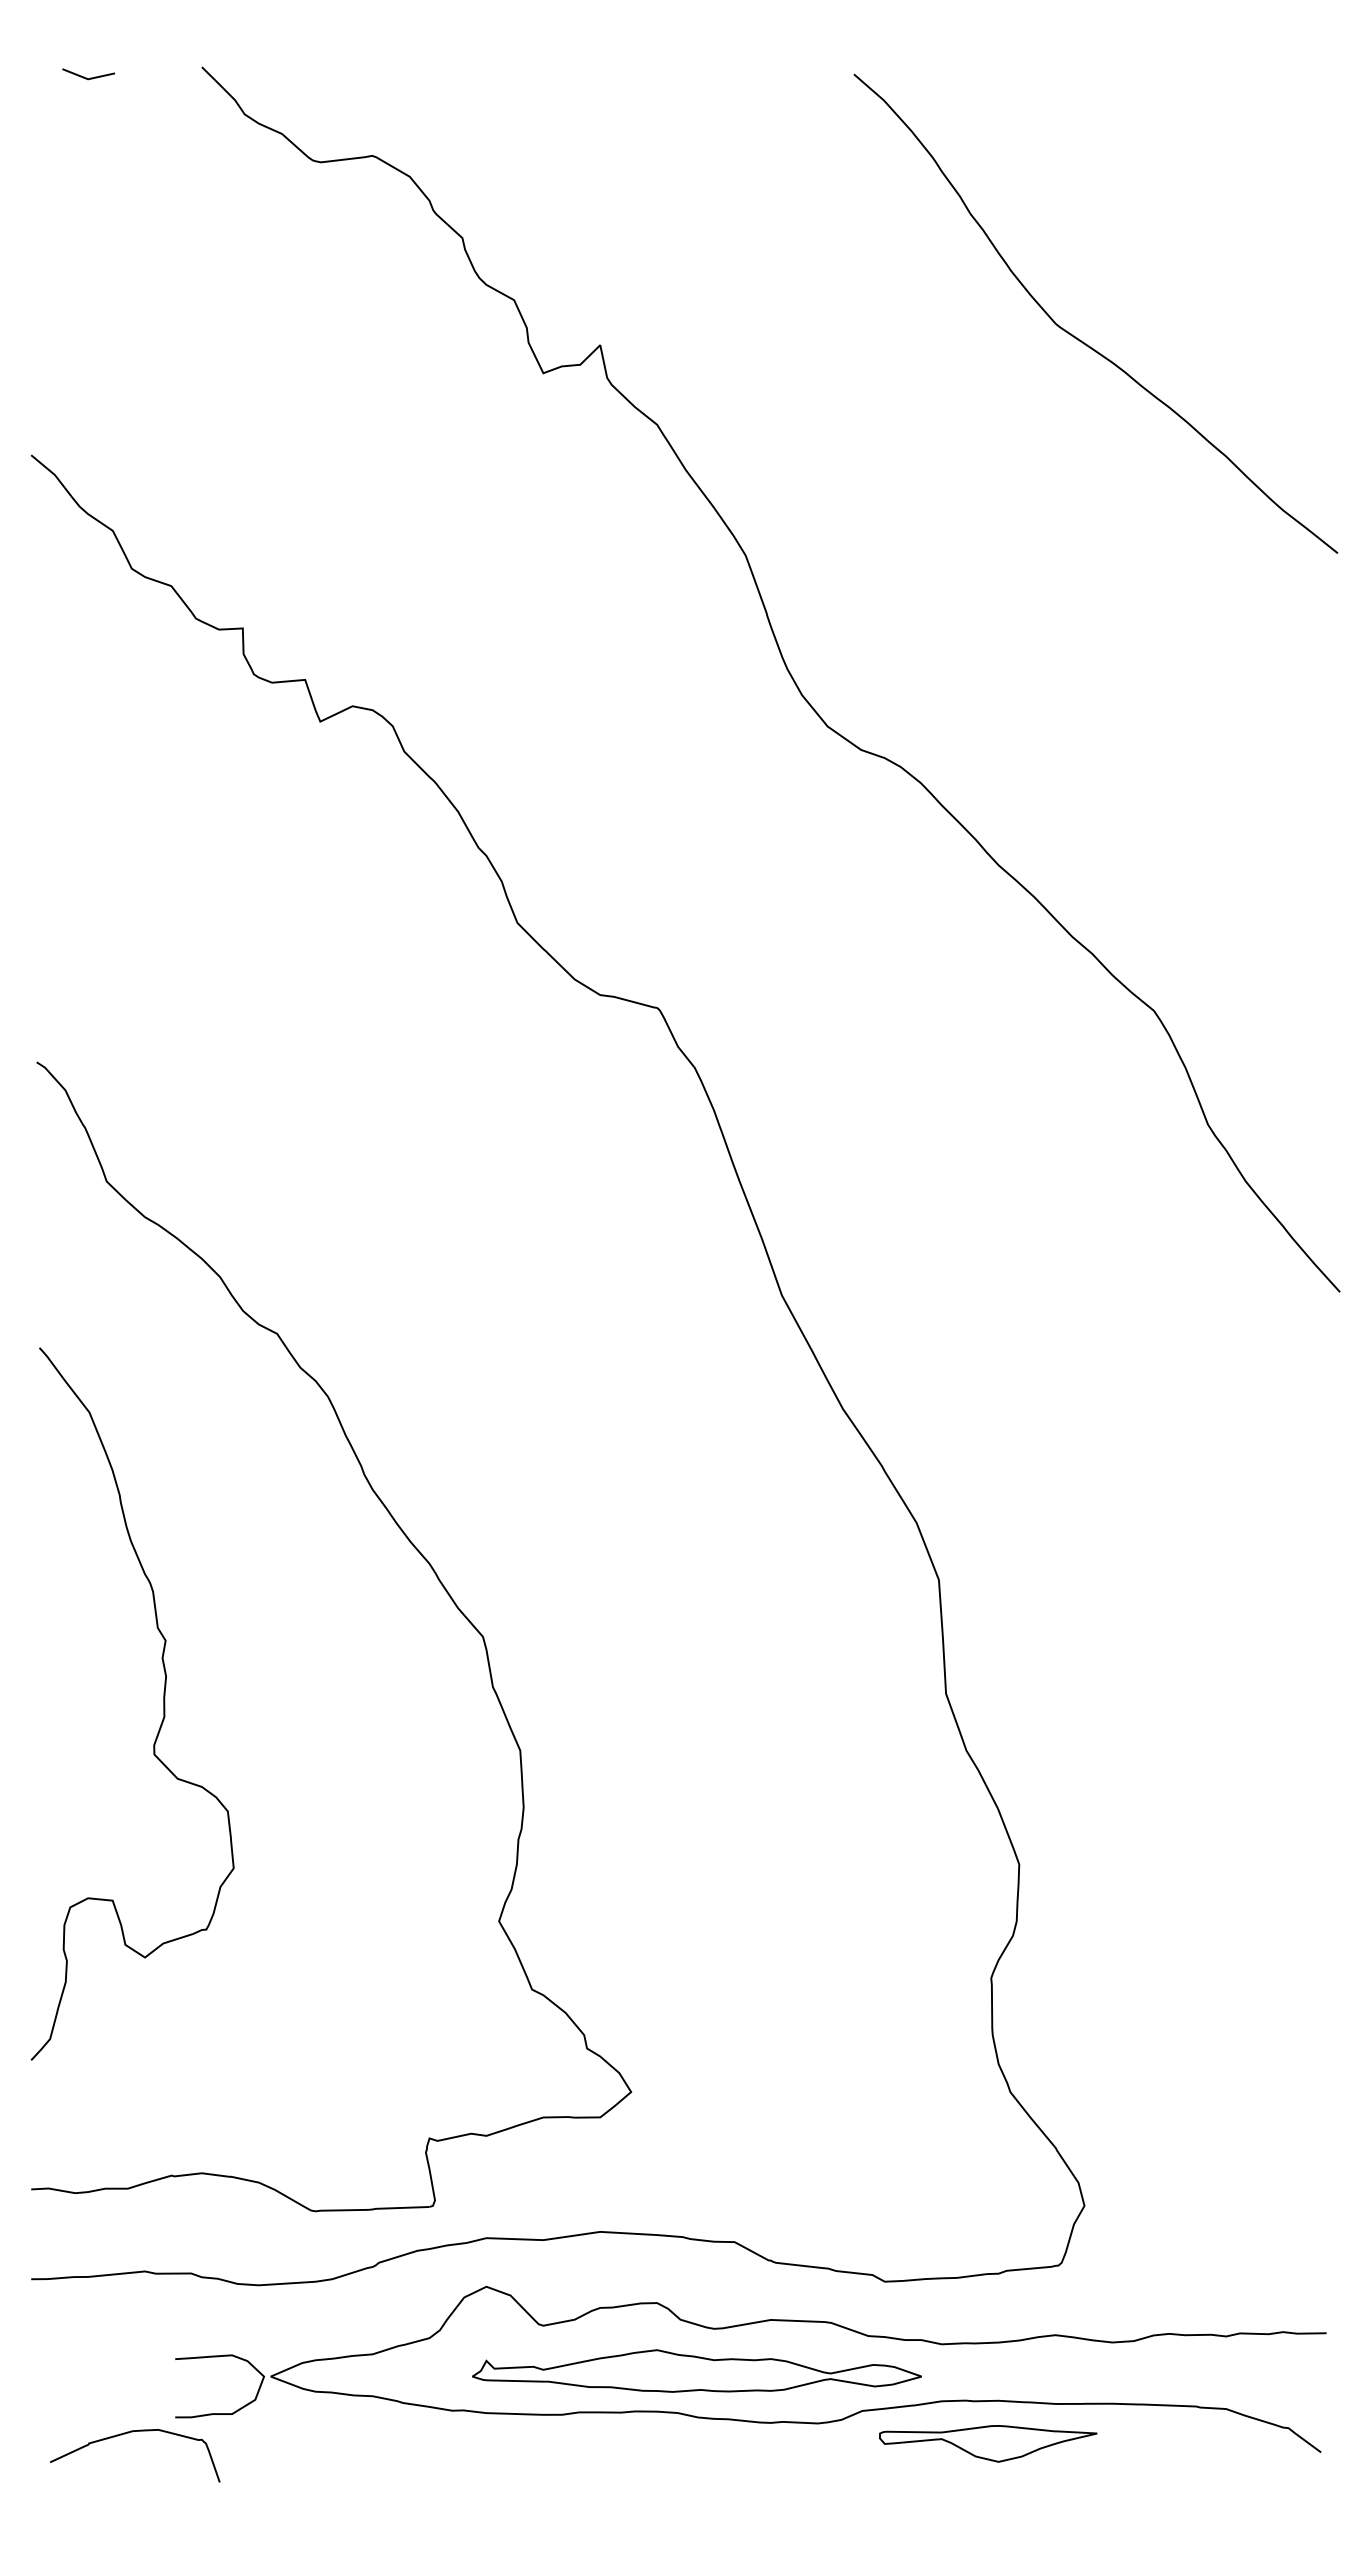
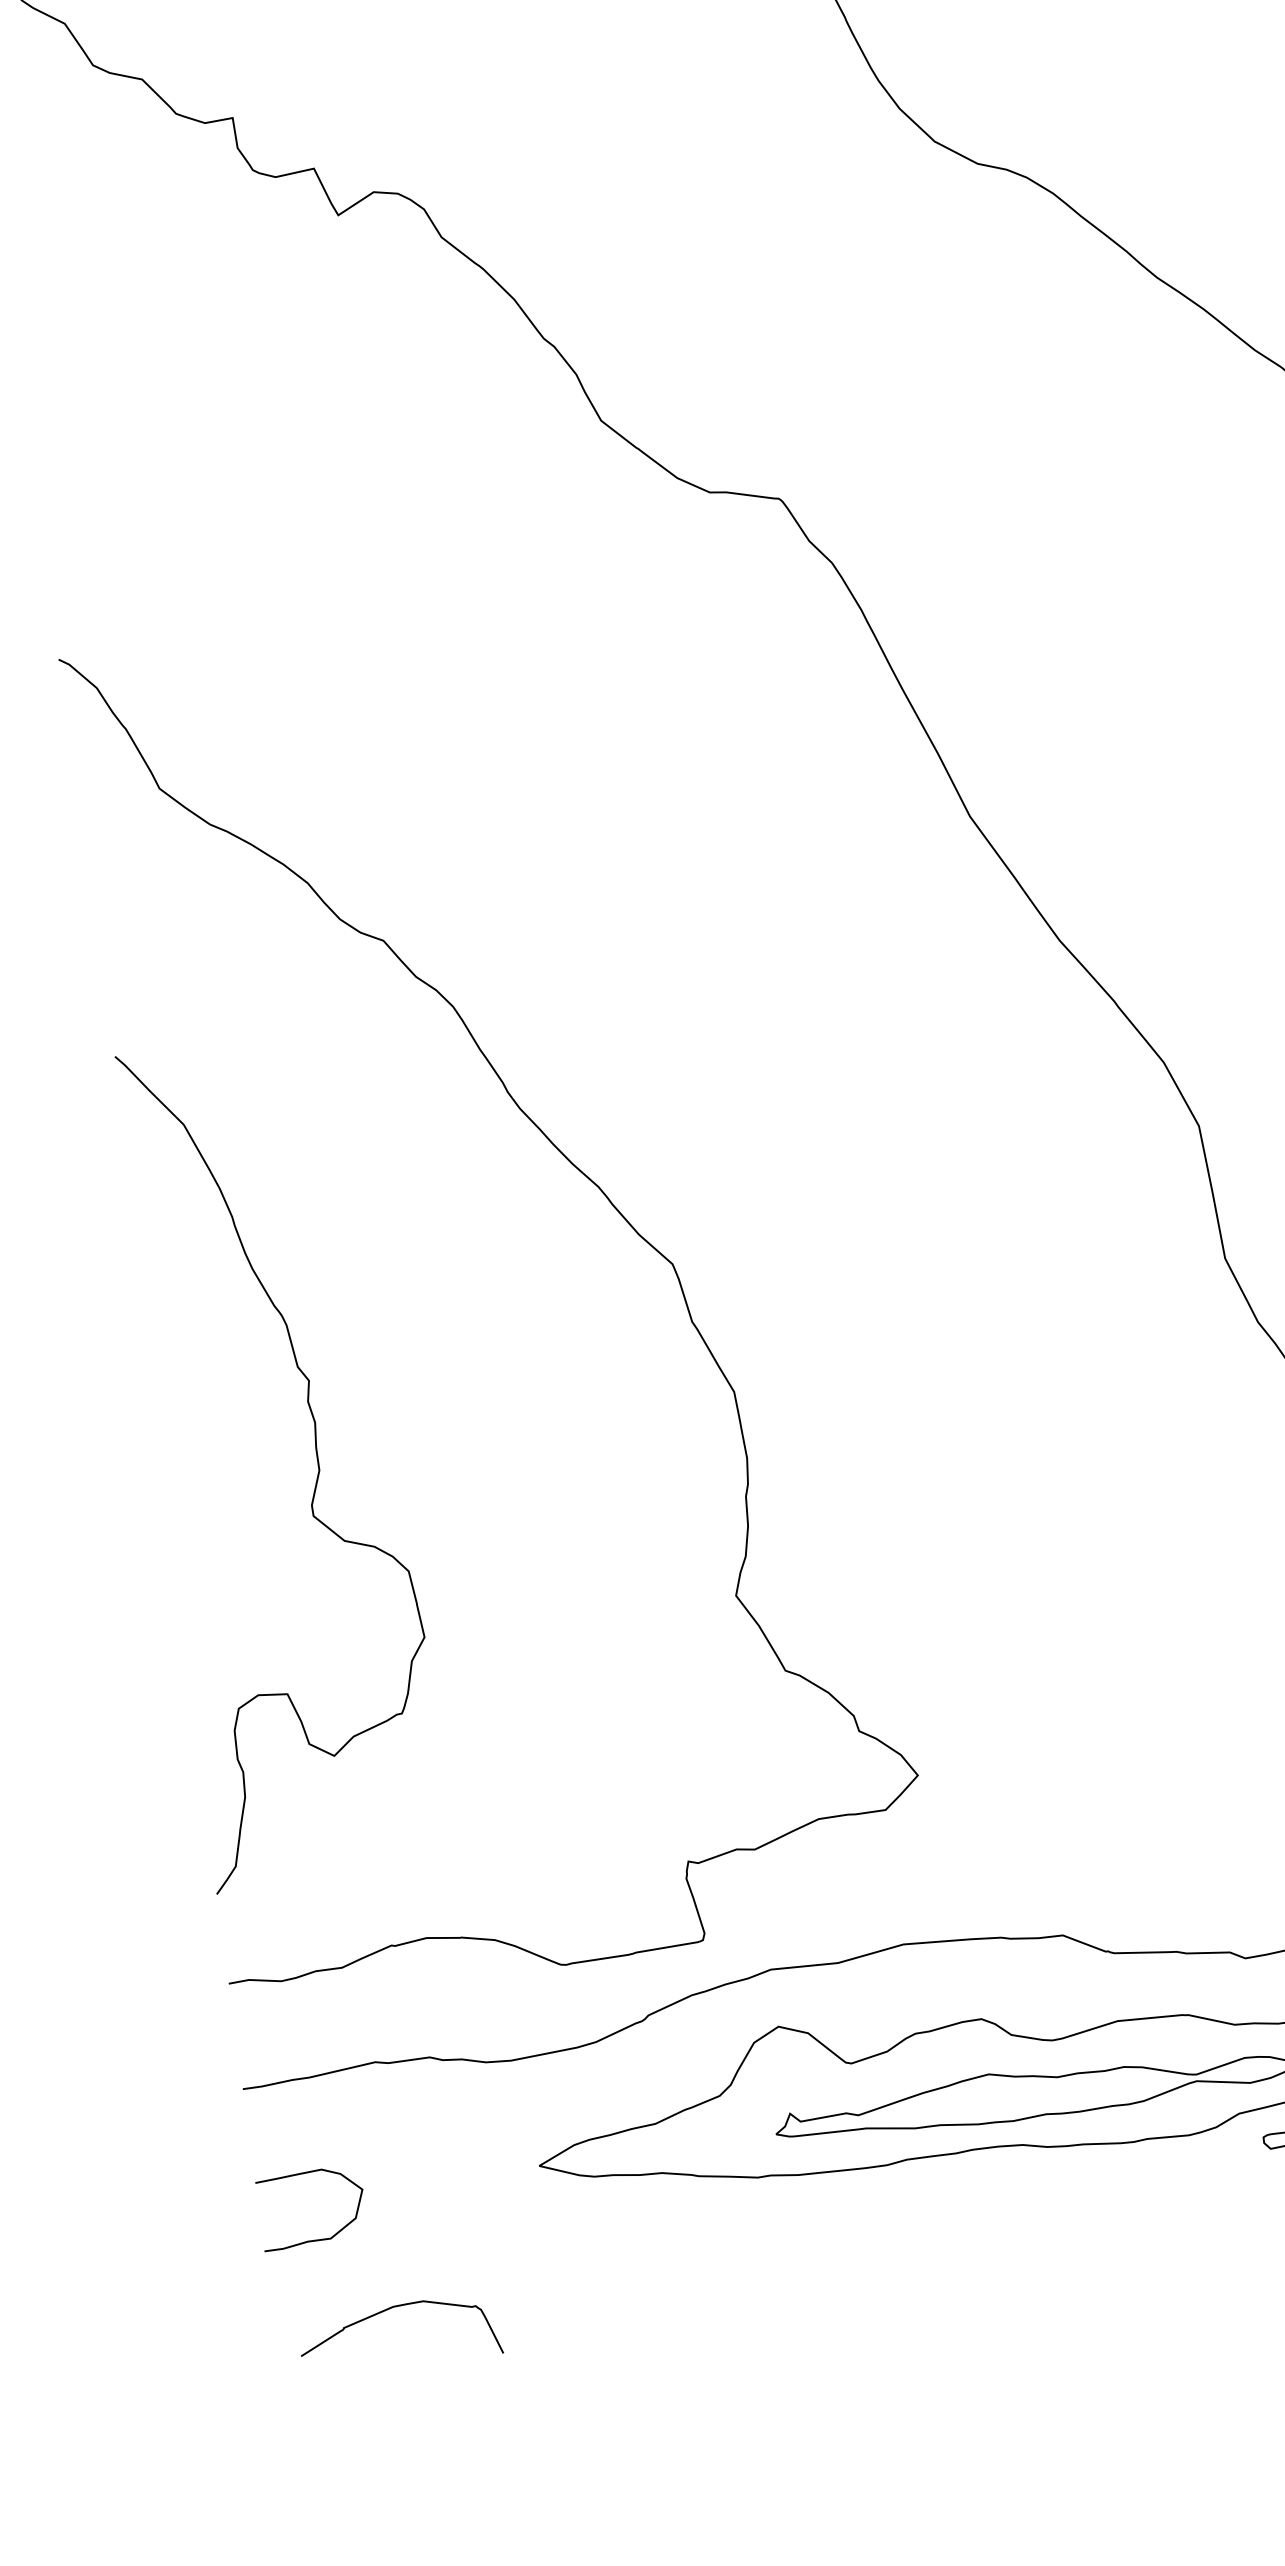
curve: (163, 1703) -> (316, 1454), moved
curve: (219, 2413) -> (315, 2239), moved
curve: (128, 2433) -> (388, 2310), moved

